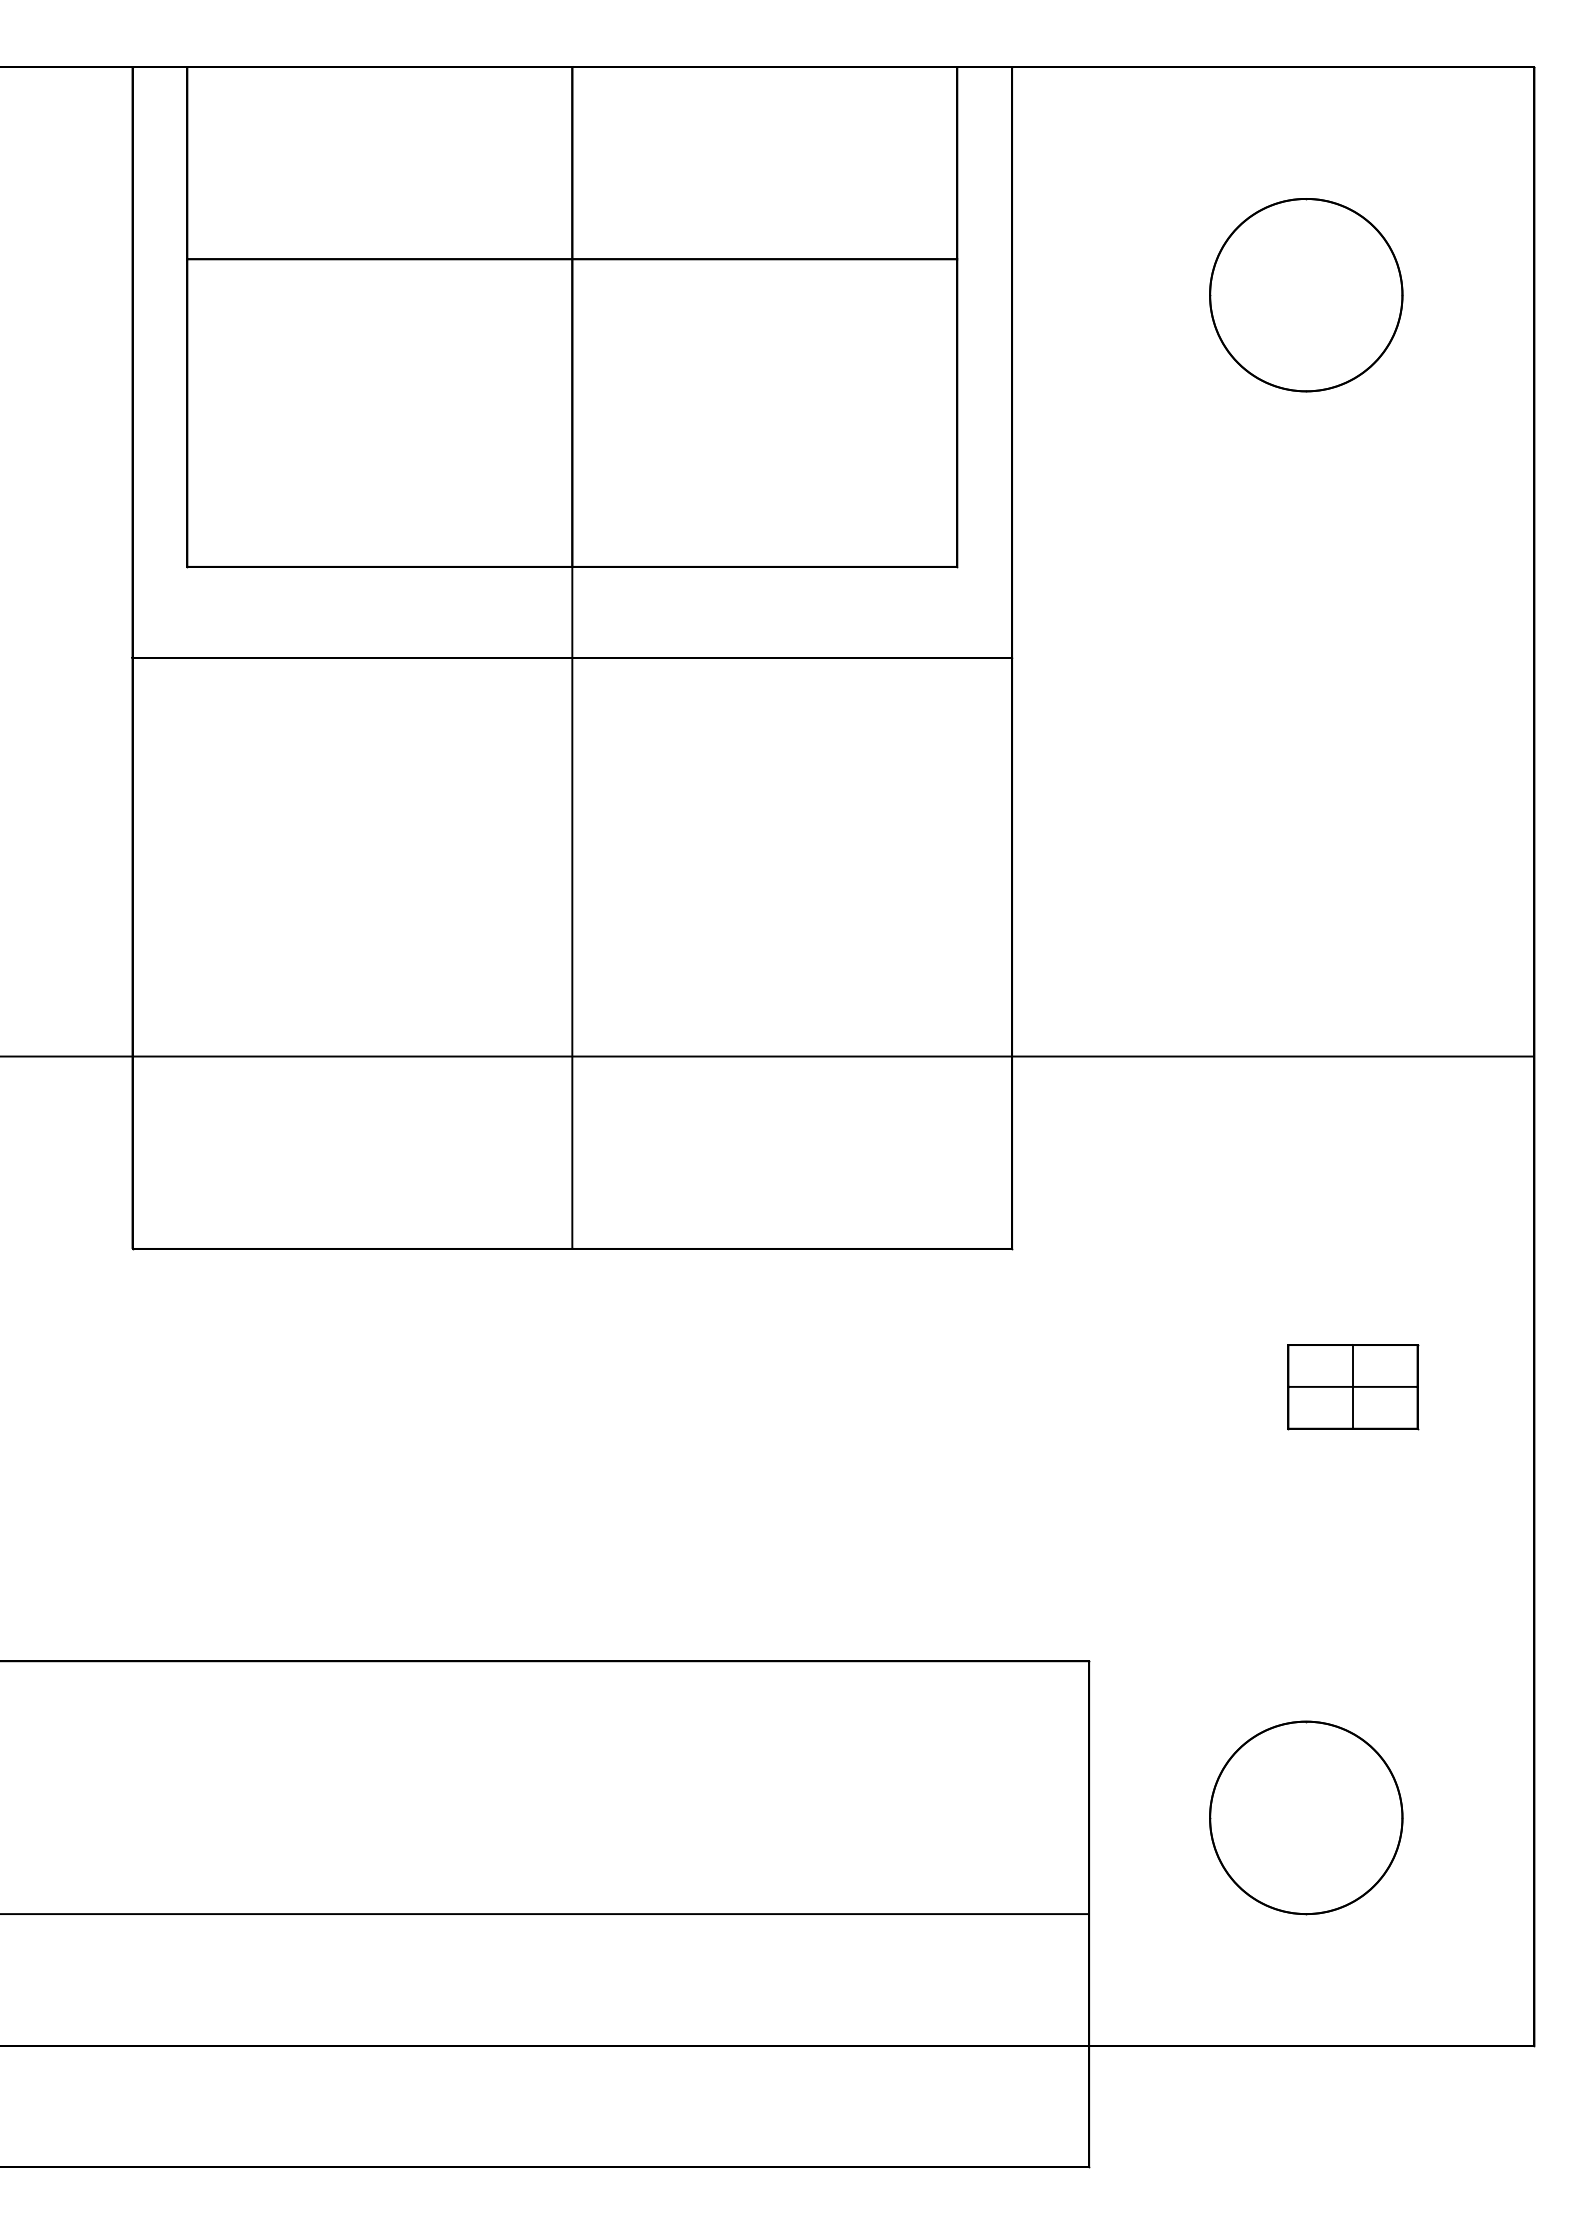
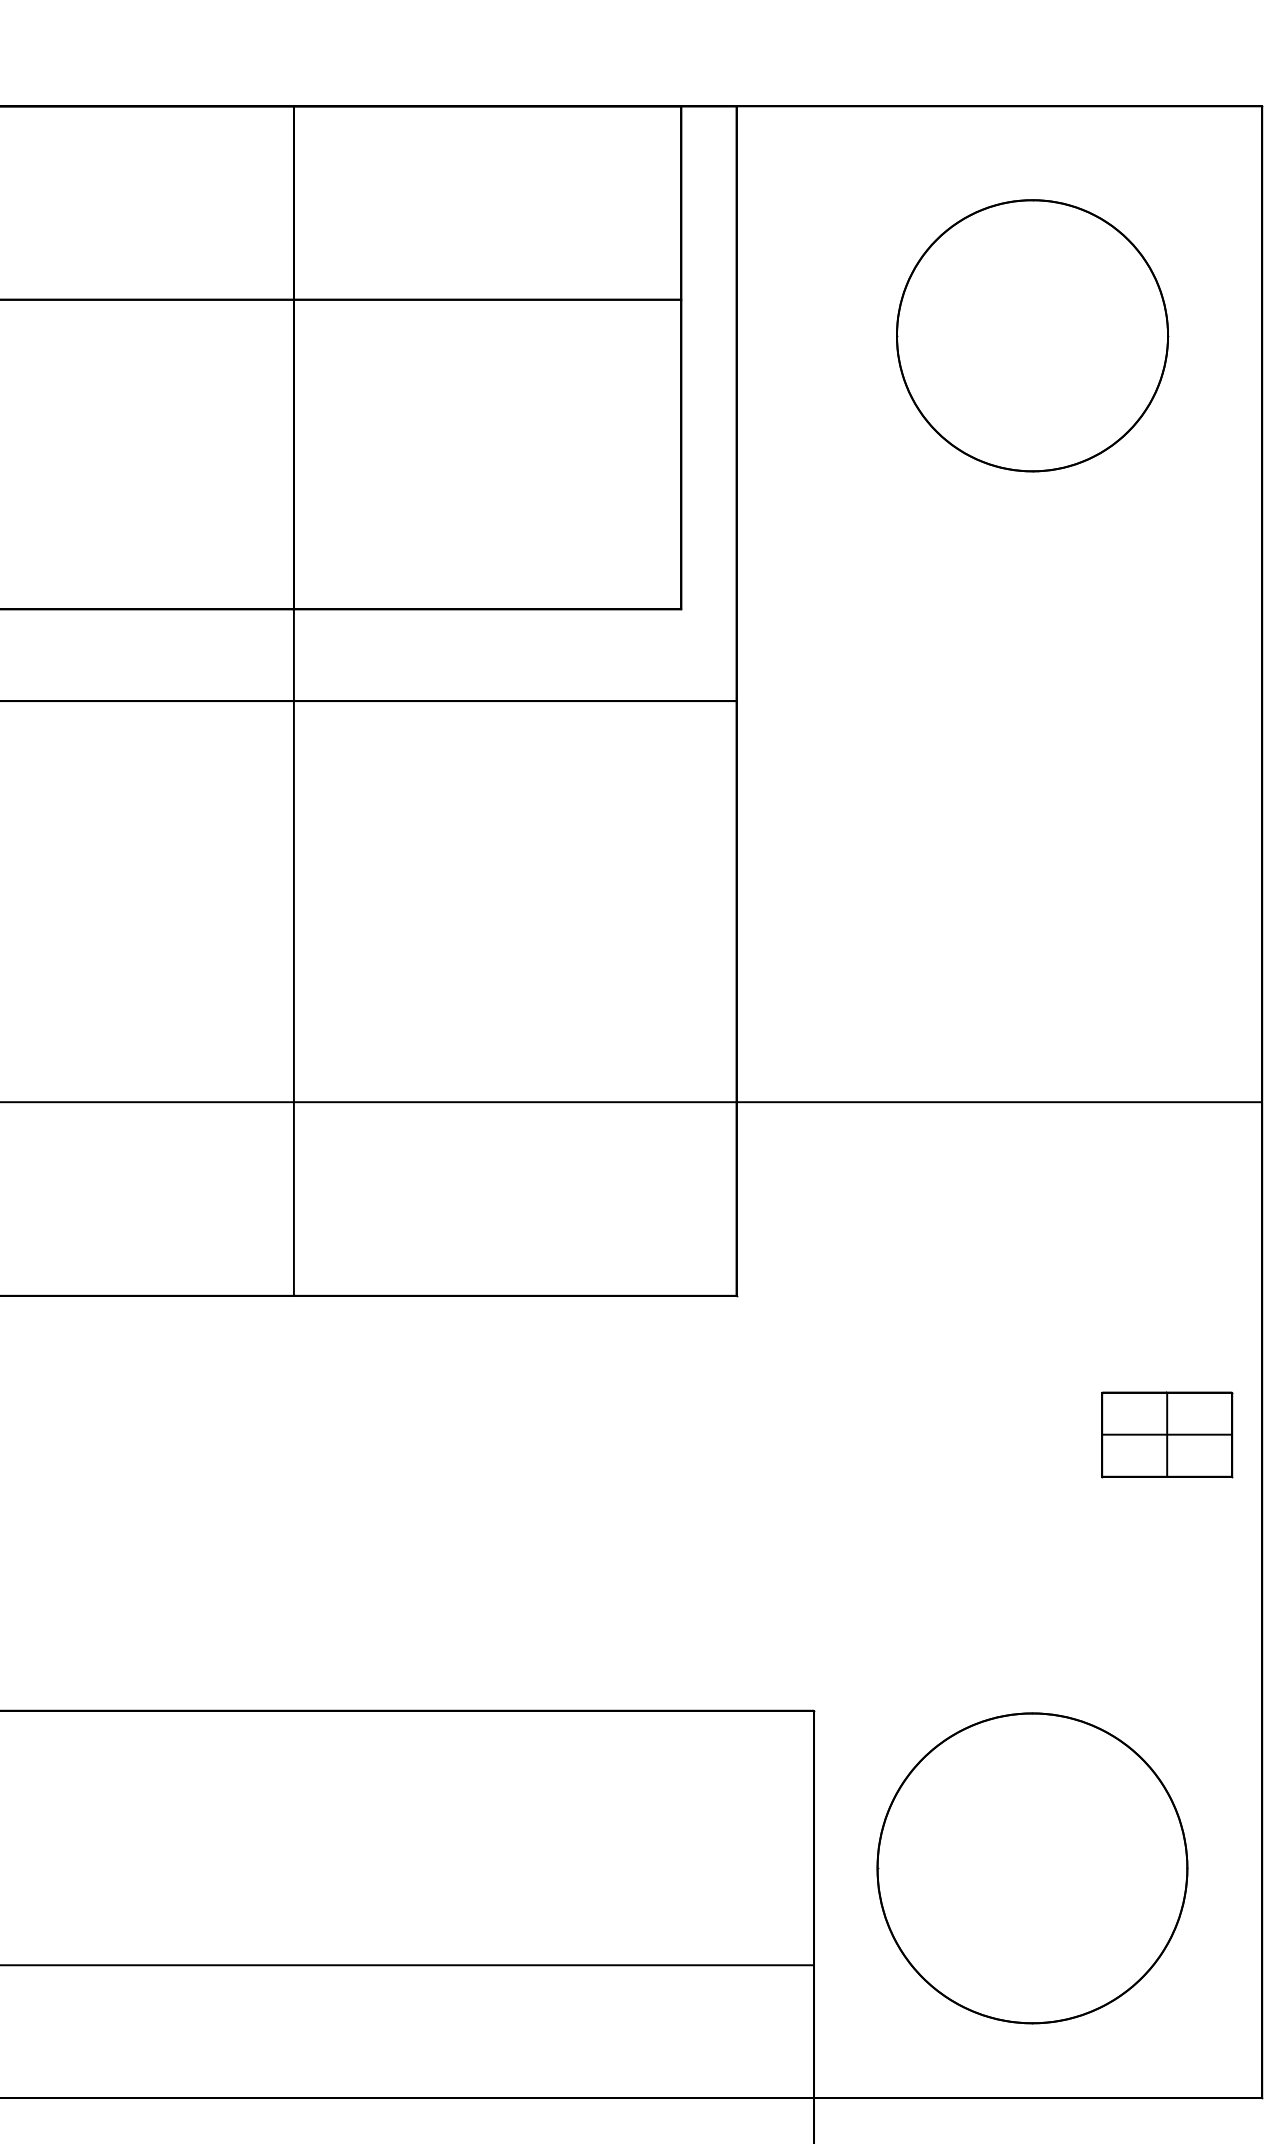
part: (1306, 295) -> (1032, 336), size x1.4
part: (1353, 1387) -> (1167, 1435), moved
part: (1306, 1817) -> (1032, 1868), size x1.6

